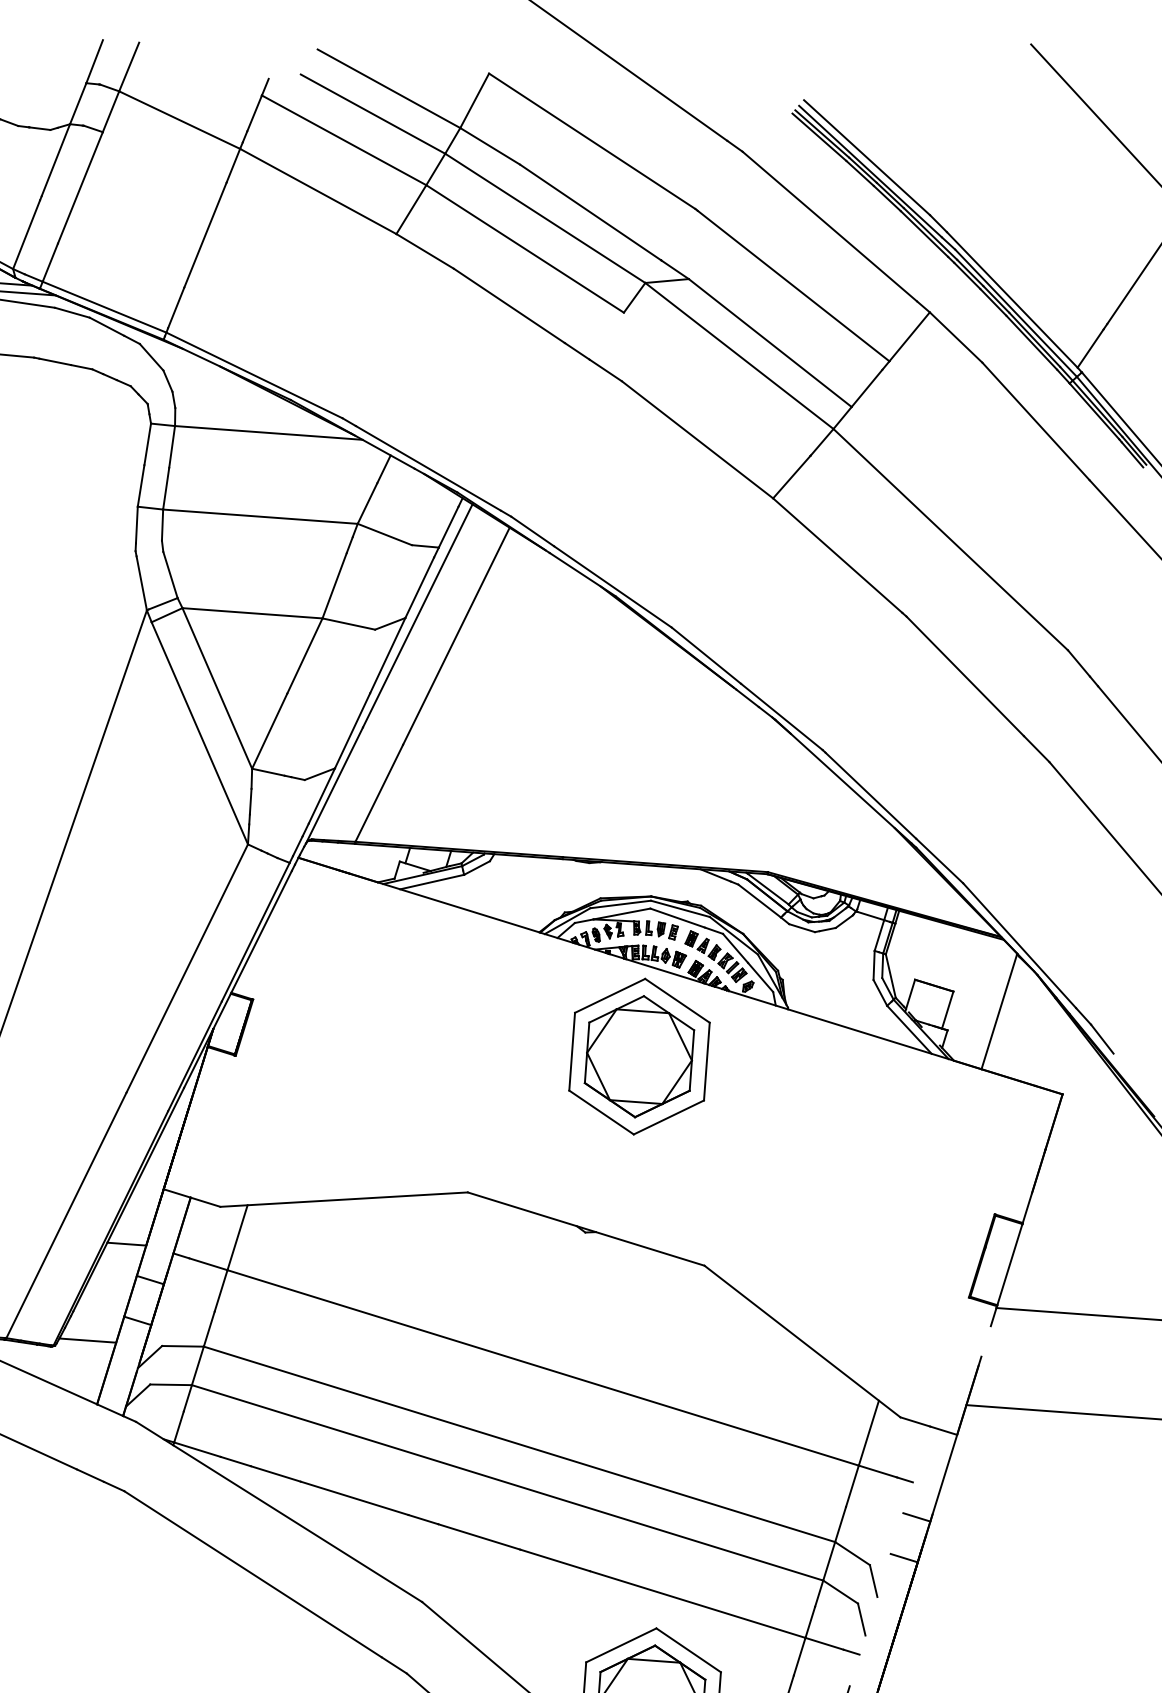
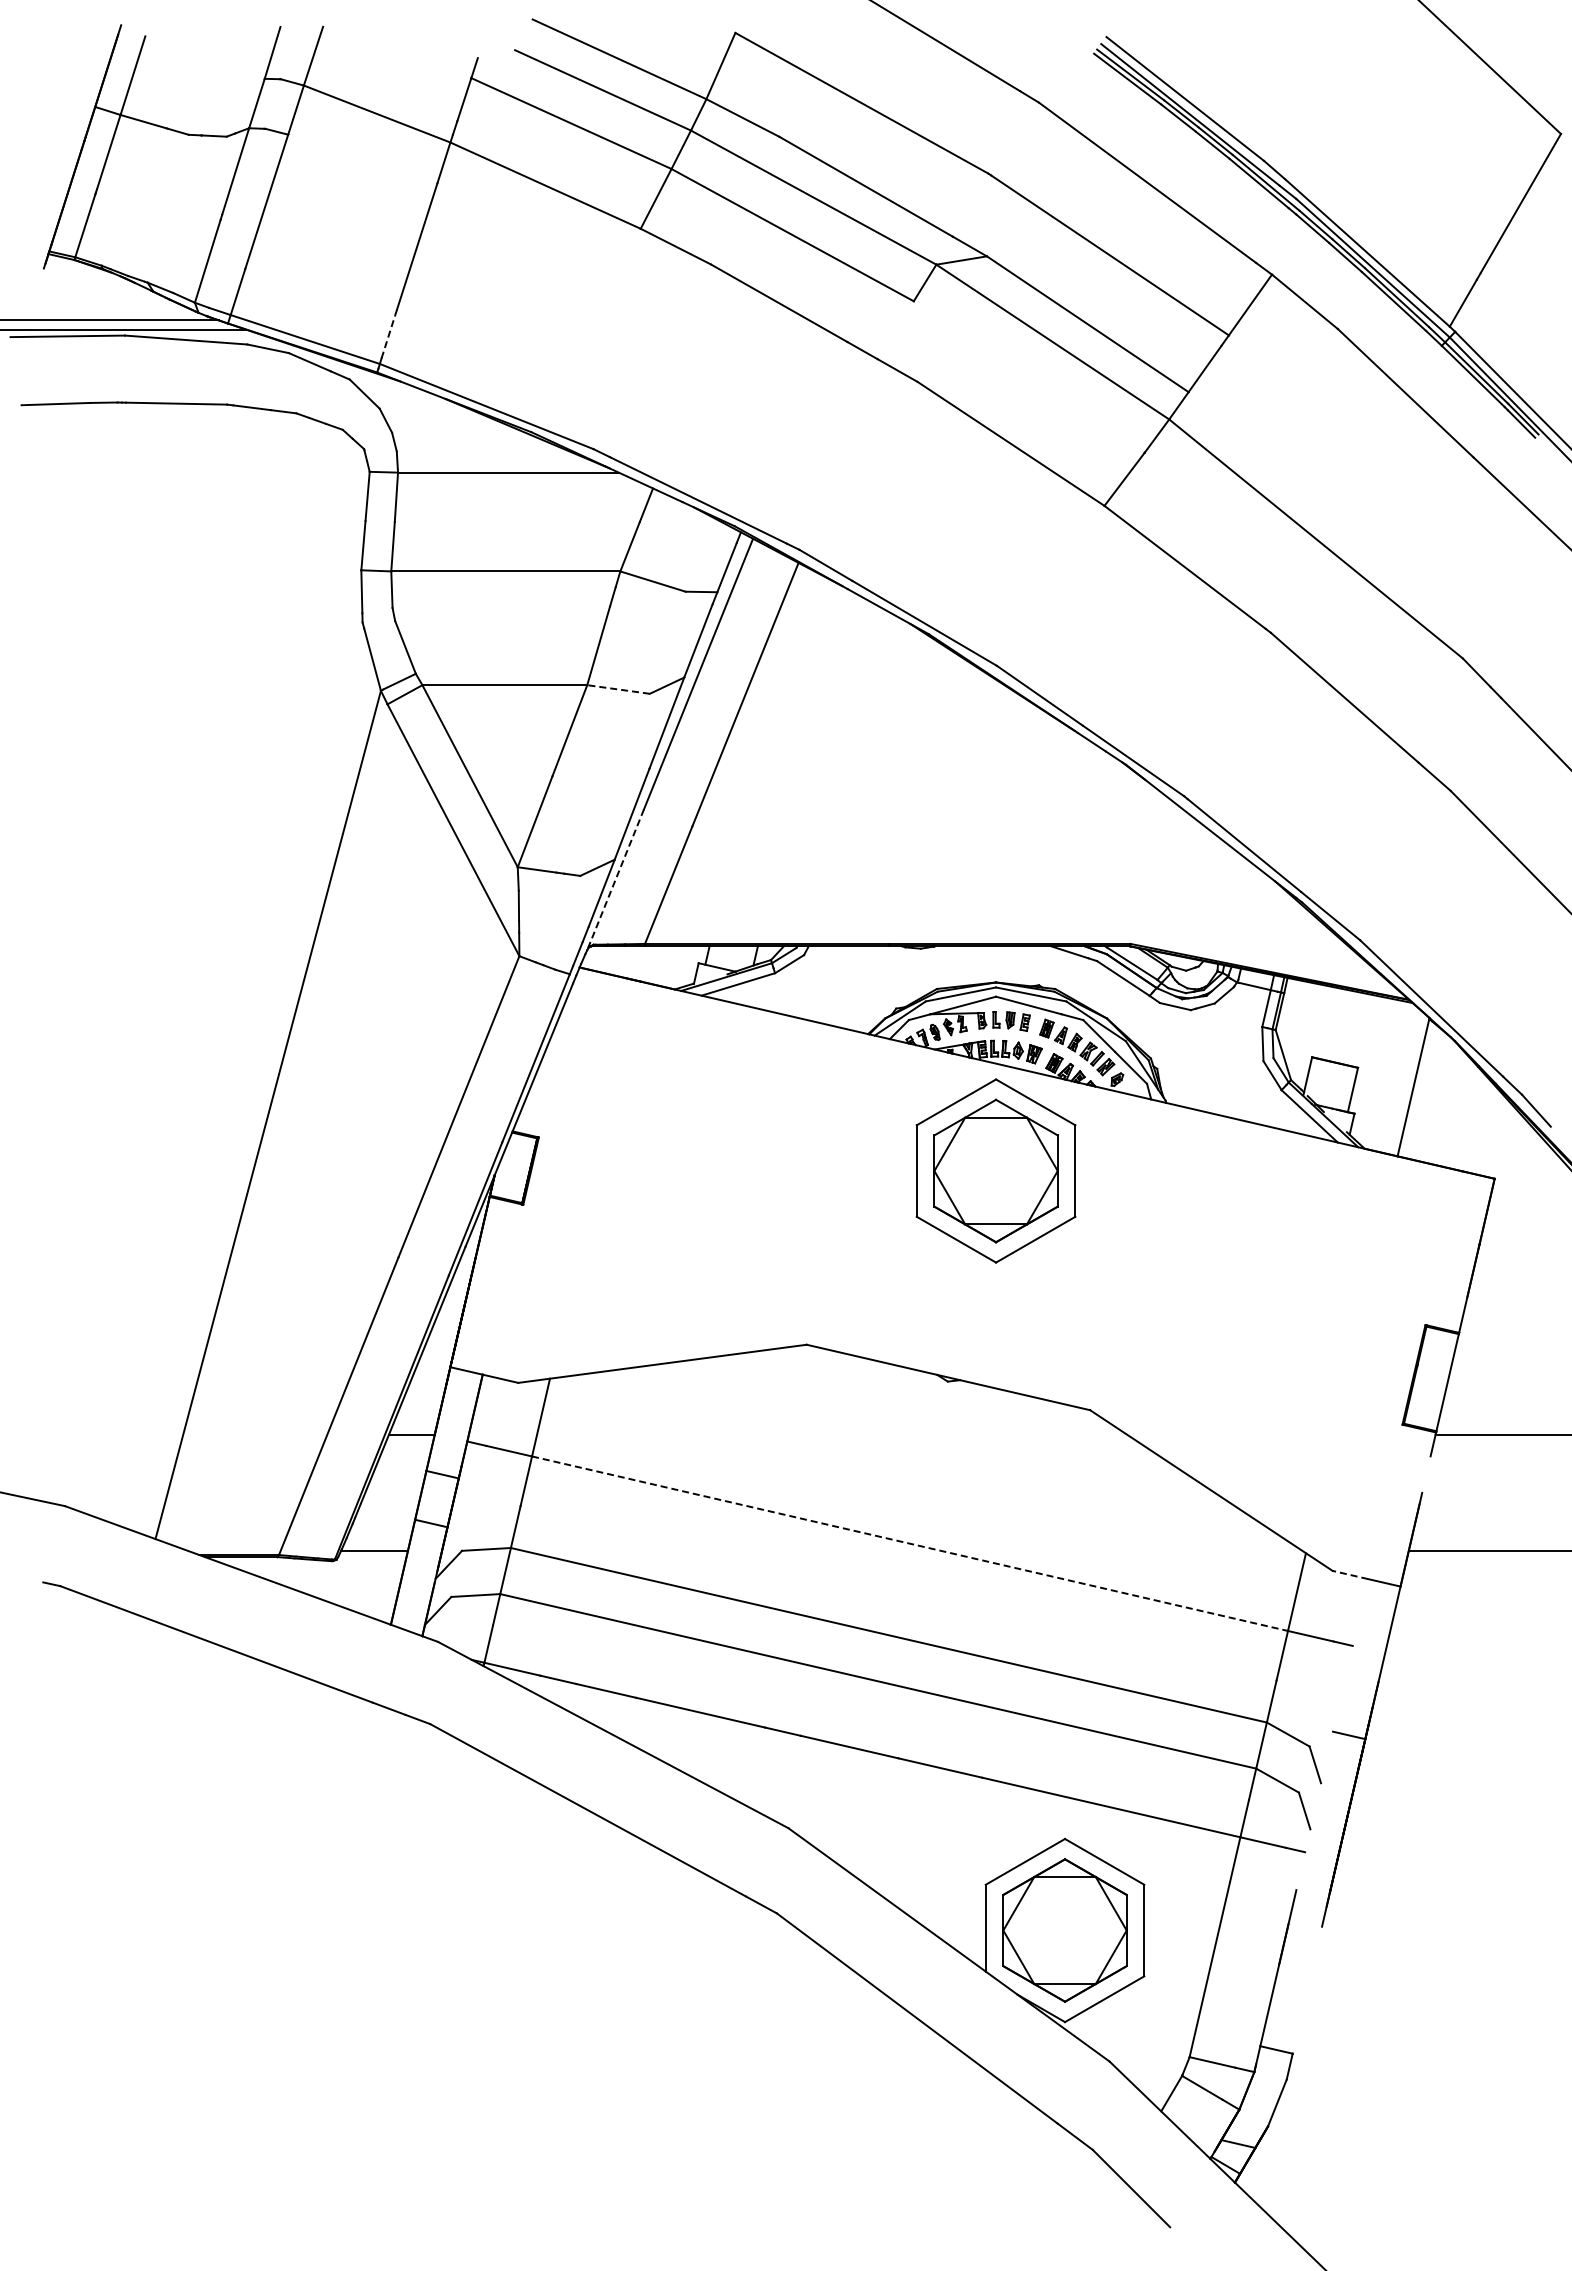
line: (176, 308) -> (389, 334), solid -> dashed
line: (348, 624) -> (618, 689), solid -> dashed
line: (334, 785) -> (615, 879), solid -> dashed
line: (543, 1367) -> (910, 1543), solid -> dashed
line: (914, 1421) -> (1349, 1574), solid -> dashed
line: (916, 1517) -> (1360, 1686), removed

